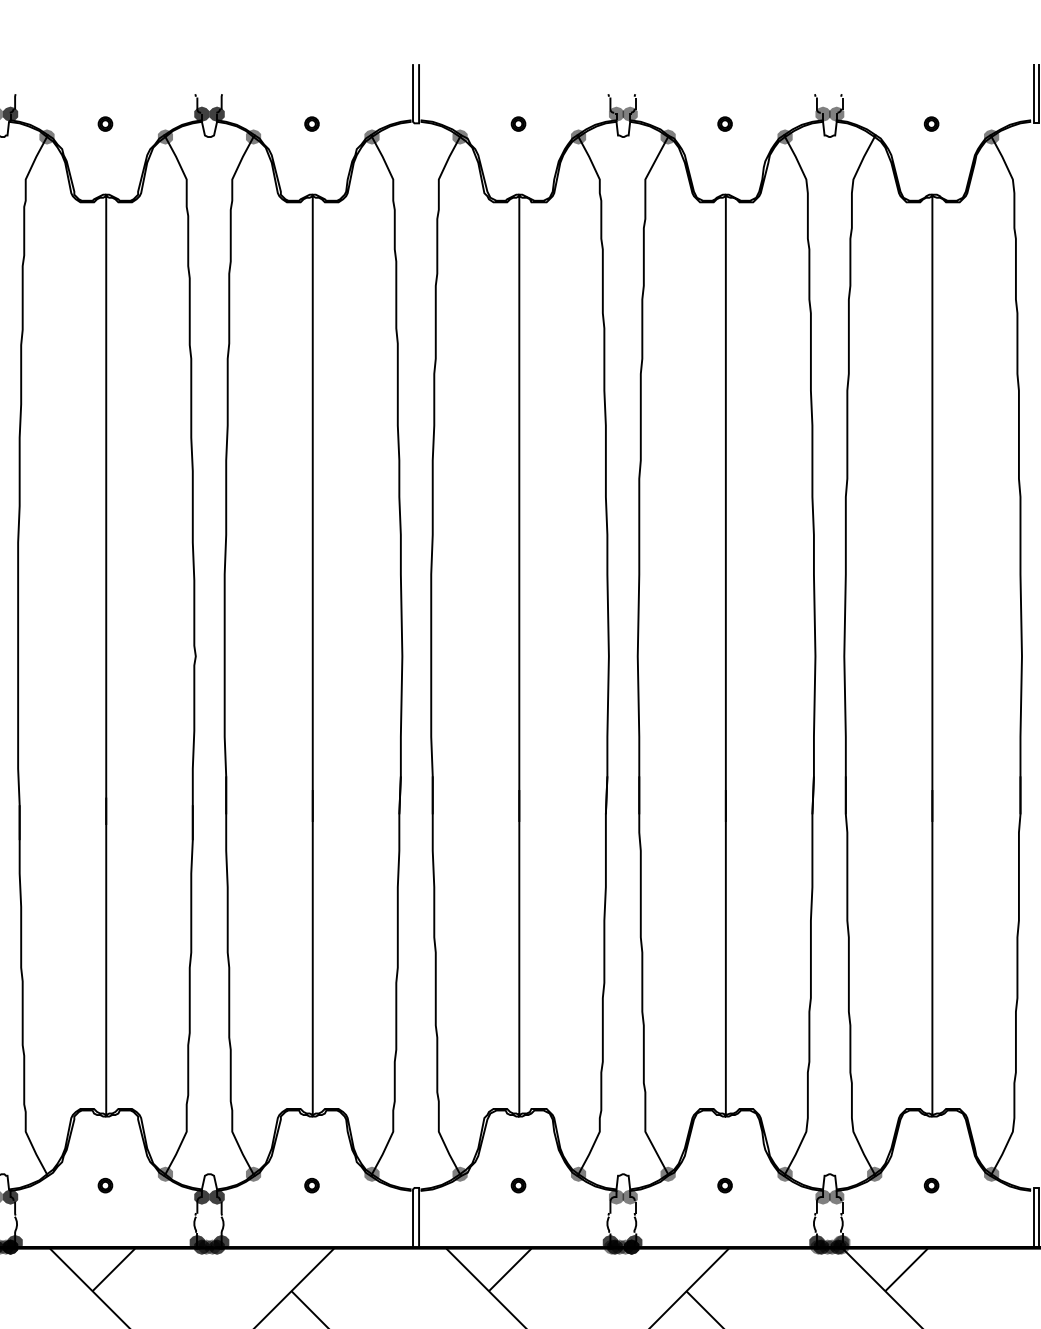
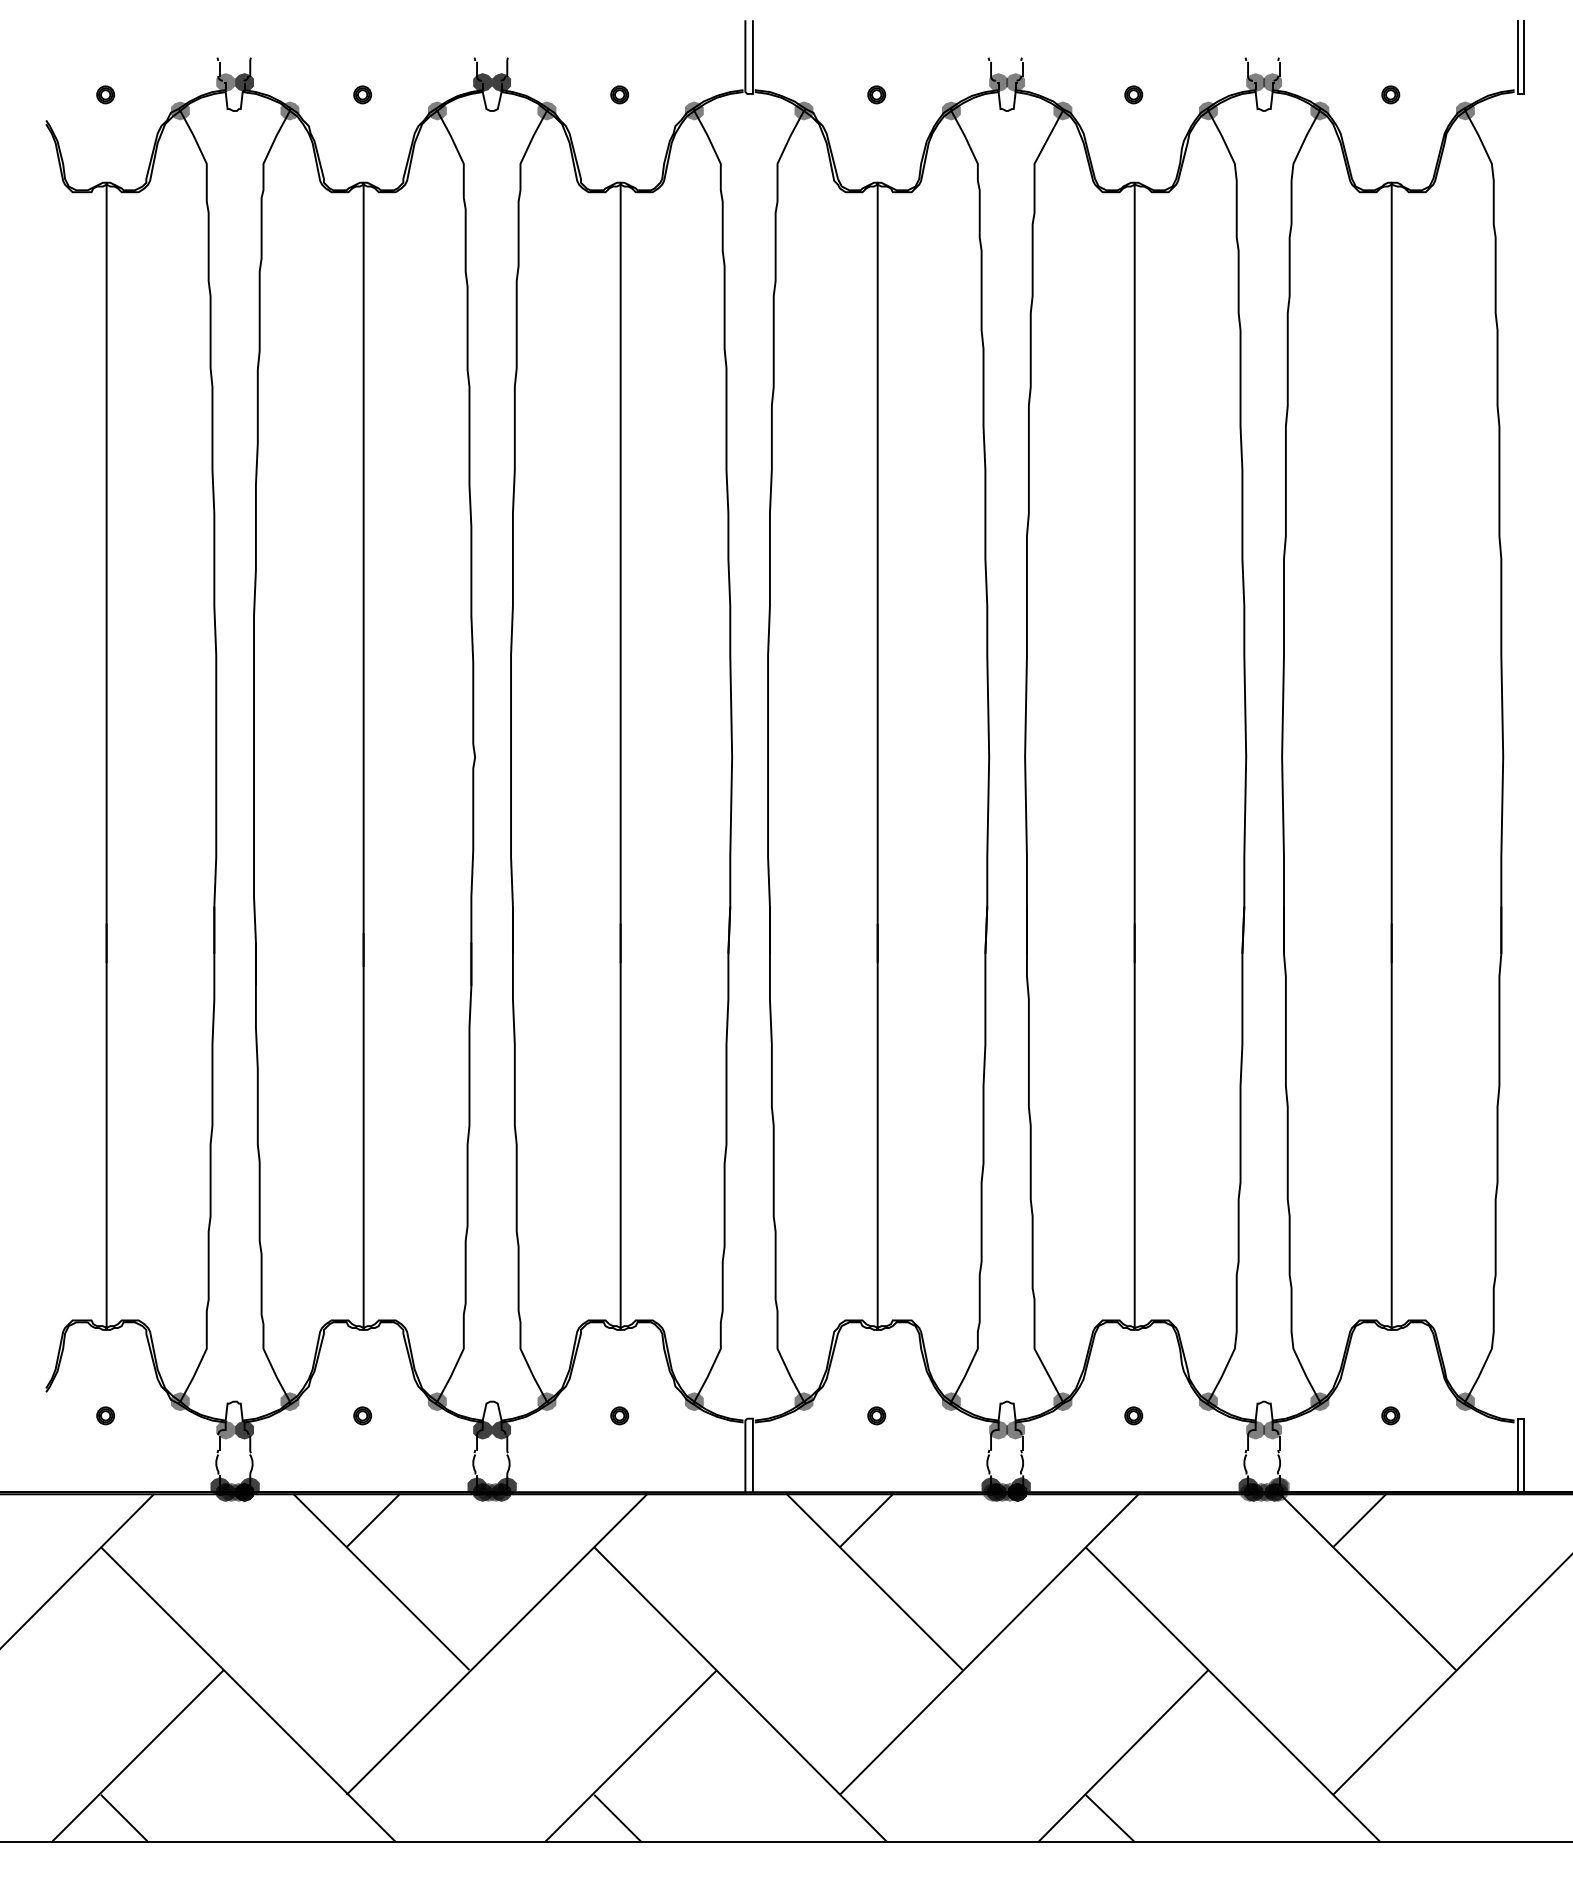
fill: (874, 136) -> (1319, 110), added
fill: (46, 1174) -> (289, 1401), added

